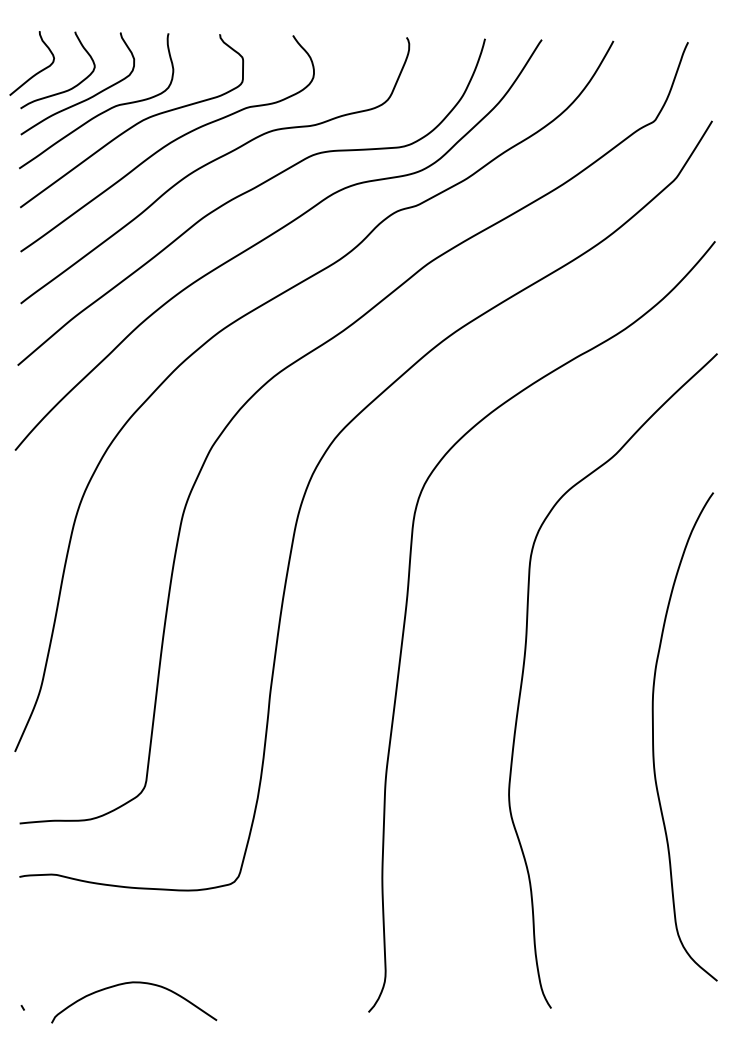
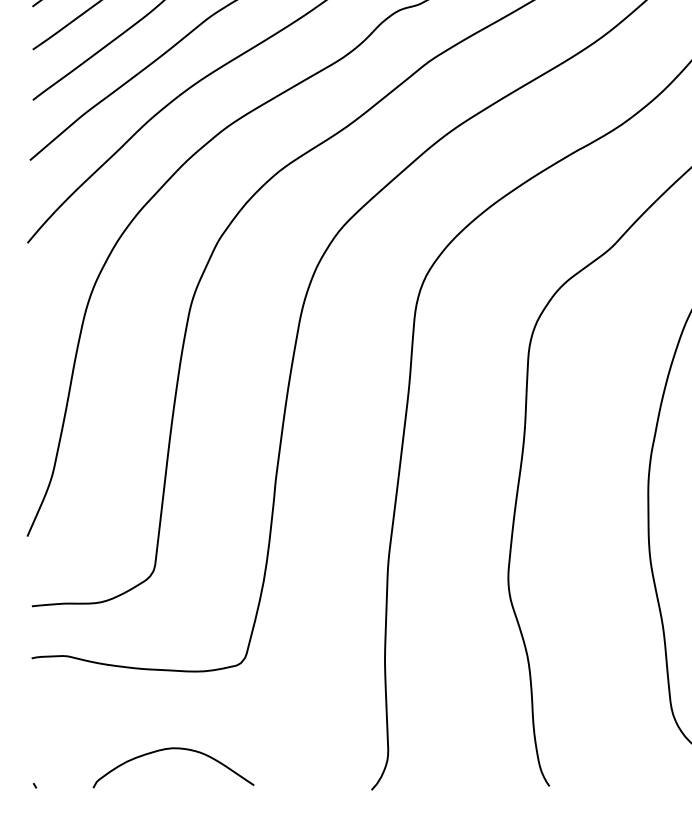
curve: (134, 983) -> (173, 749), moved

